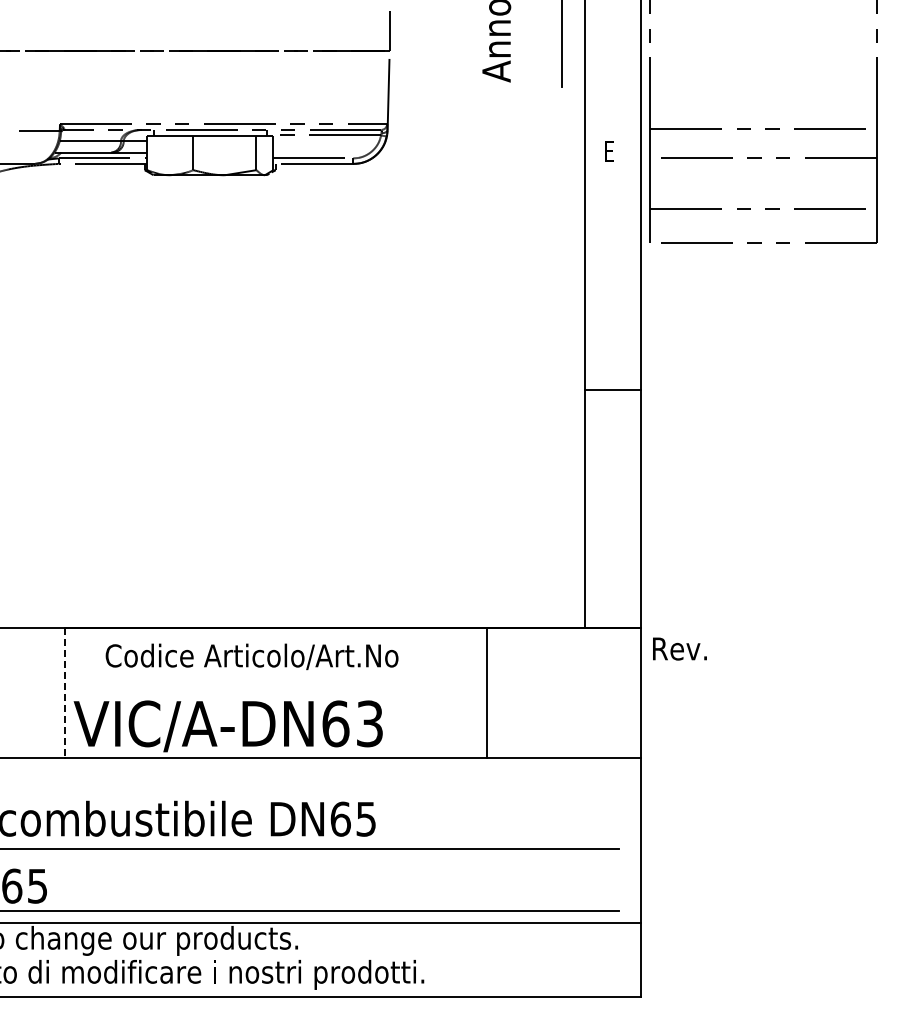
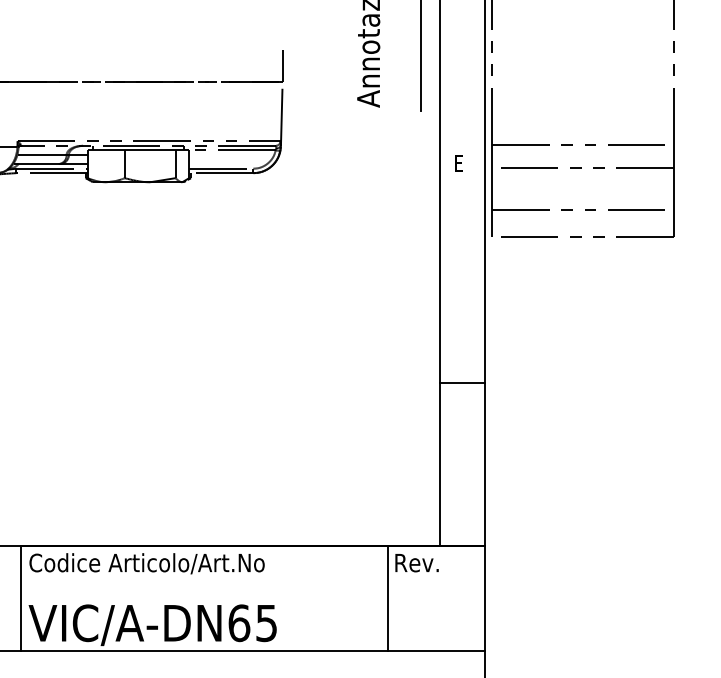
line: (612, 389) -> (461, 382), moved
text: (679, 648) -> (416, 562), moved
text: (251, 656) -> (146, 563), moved
line: (487, 692) -> (388, 598), moved
line: (64, 693) -> (21, 598), dashed -> solid
text: (369, 723) -> (266, 622), VIC/A-DN63 -> VIC/A-DN65

